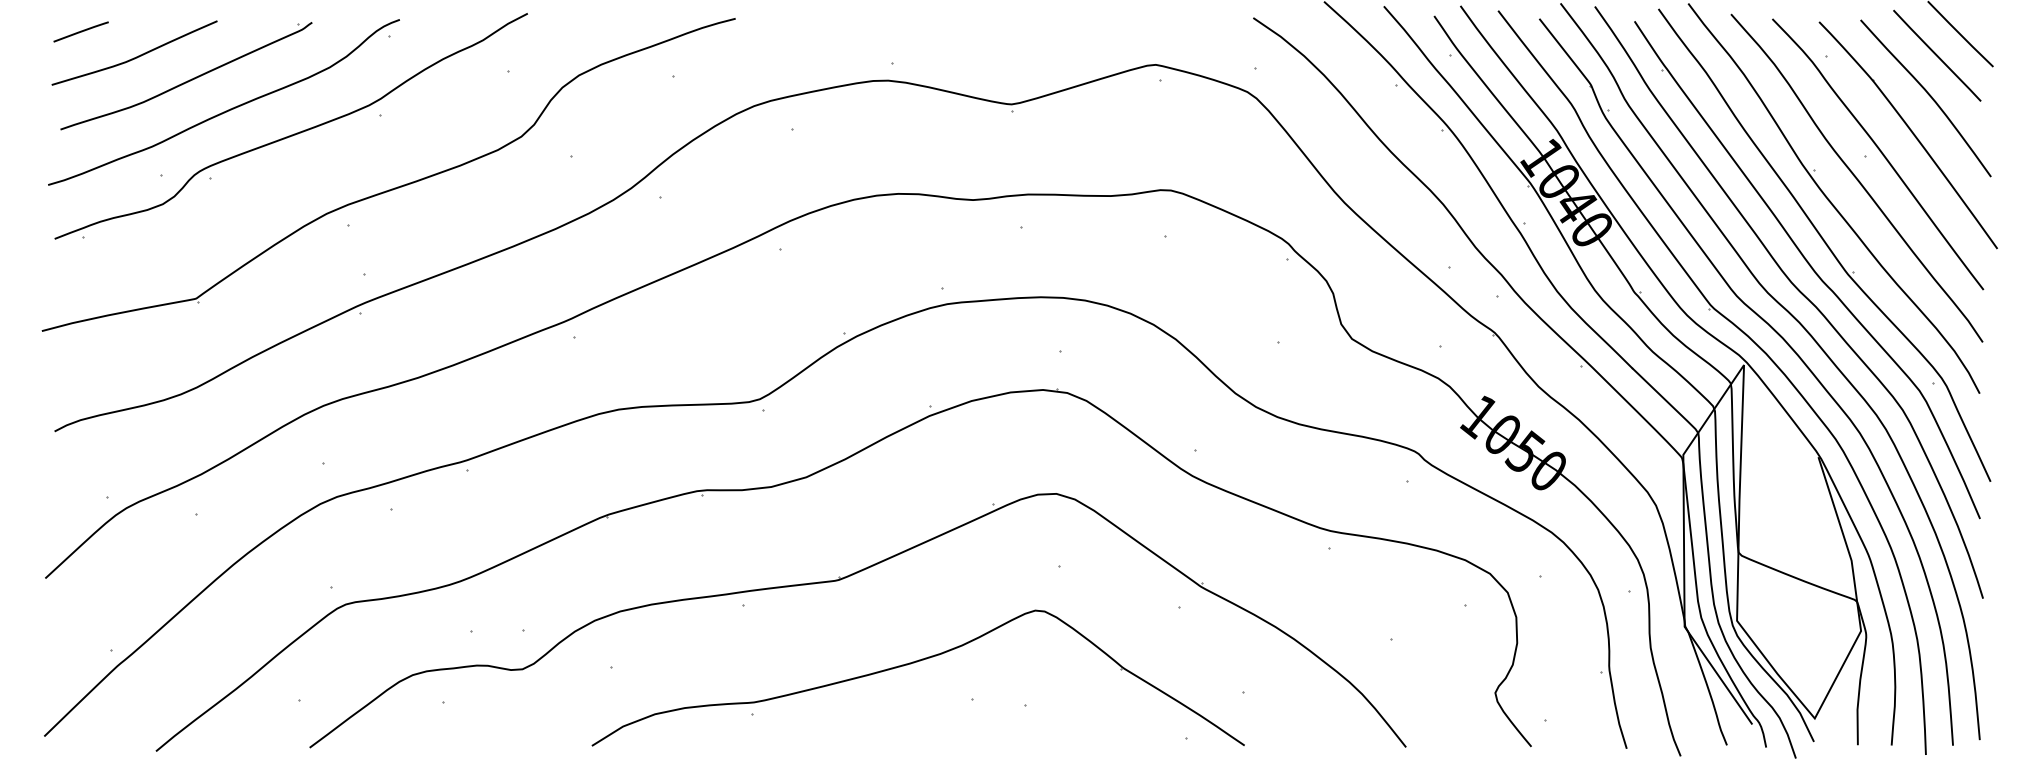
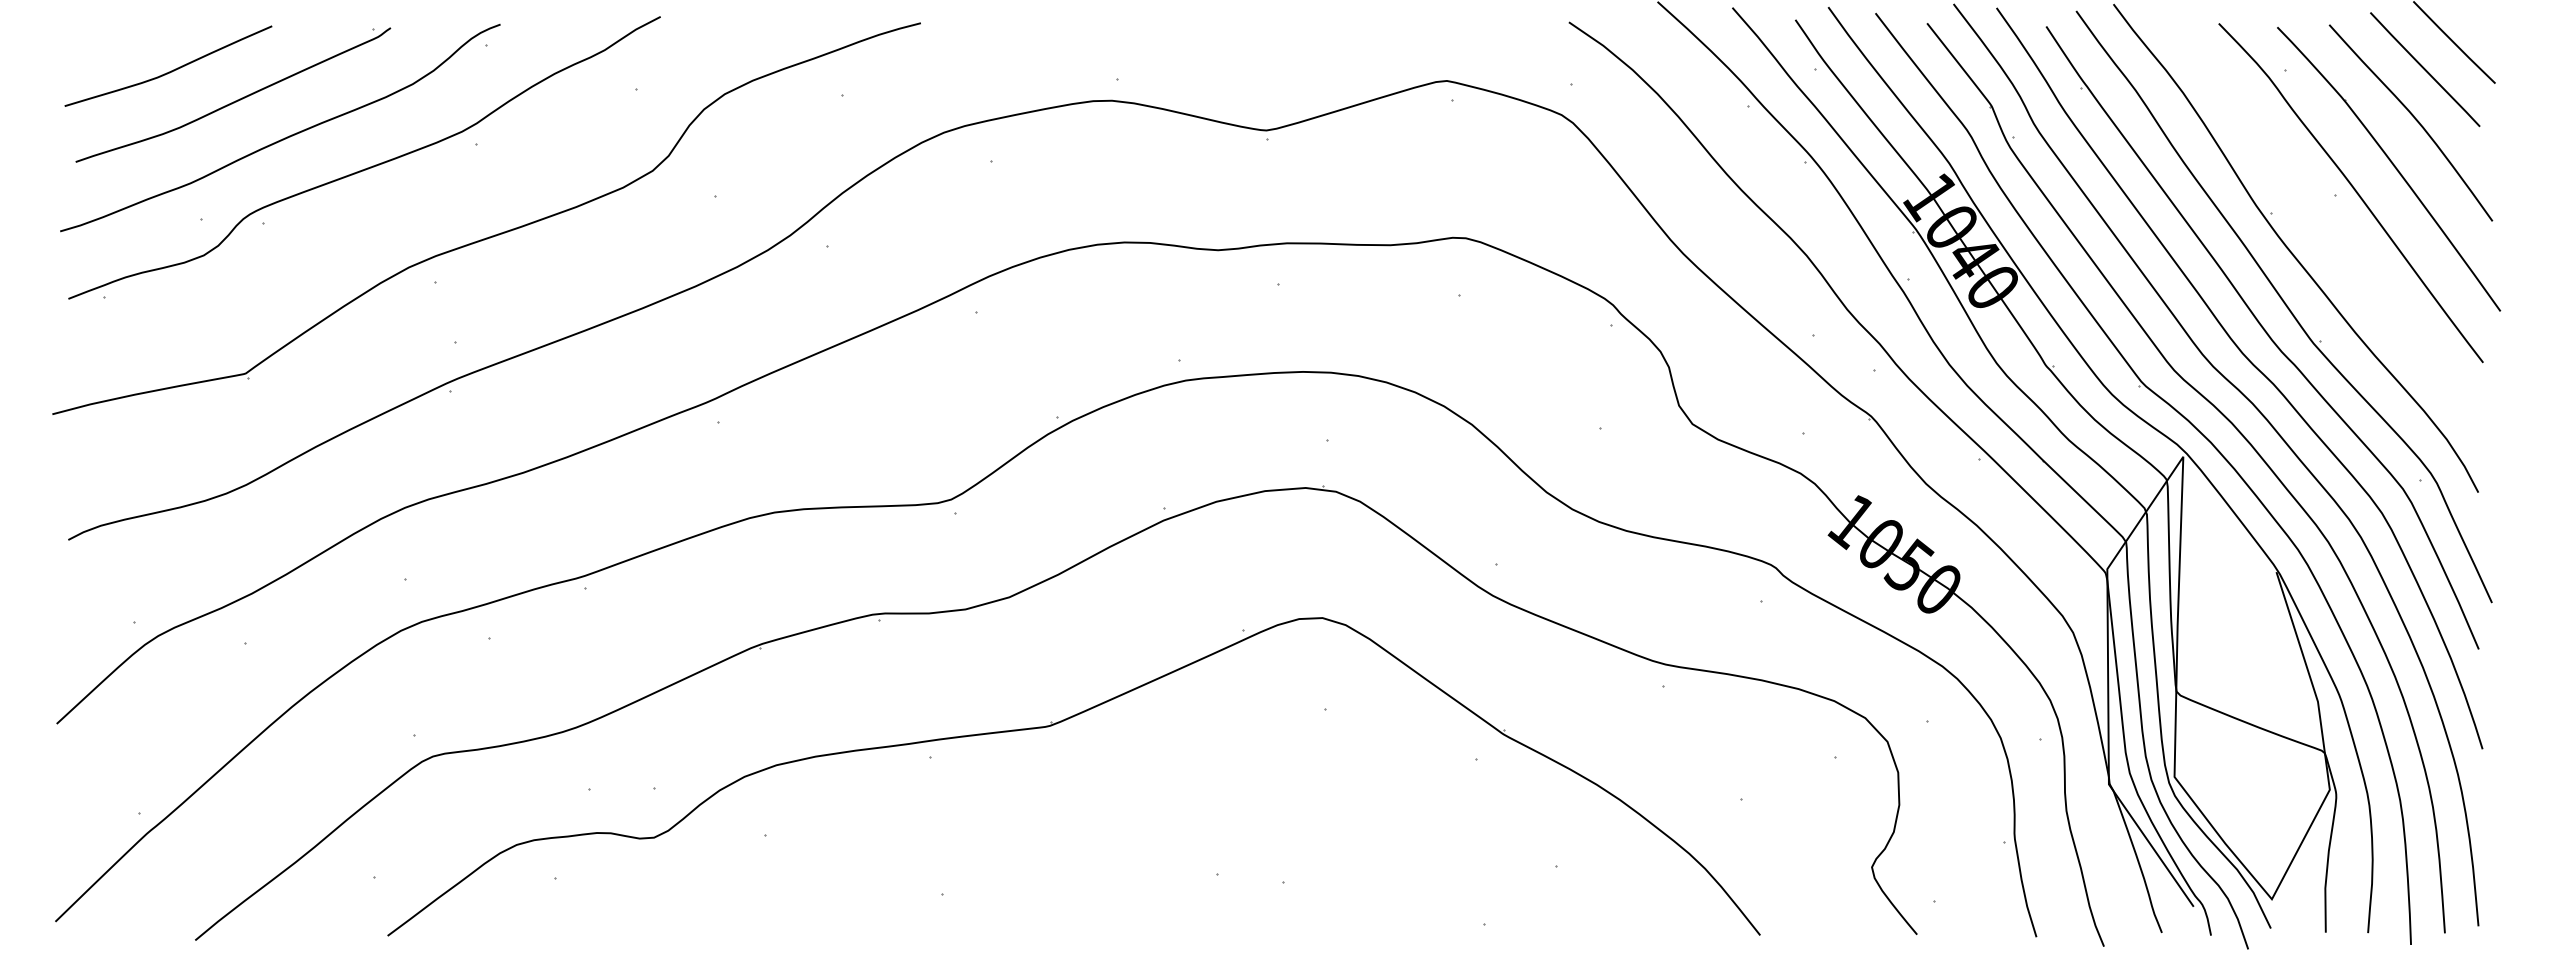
line: (80, 31) -> (100, 39), removed
curve: (1856, 177) -> (2324, 221), removed
part: (914, 663) -> (1144, 830), removed

